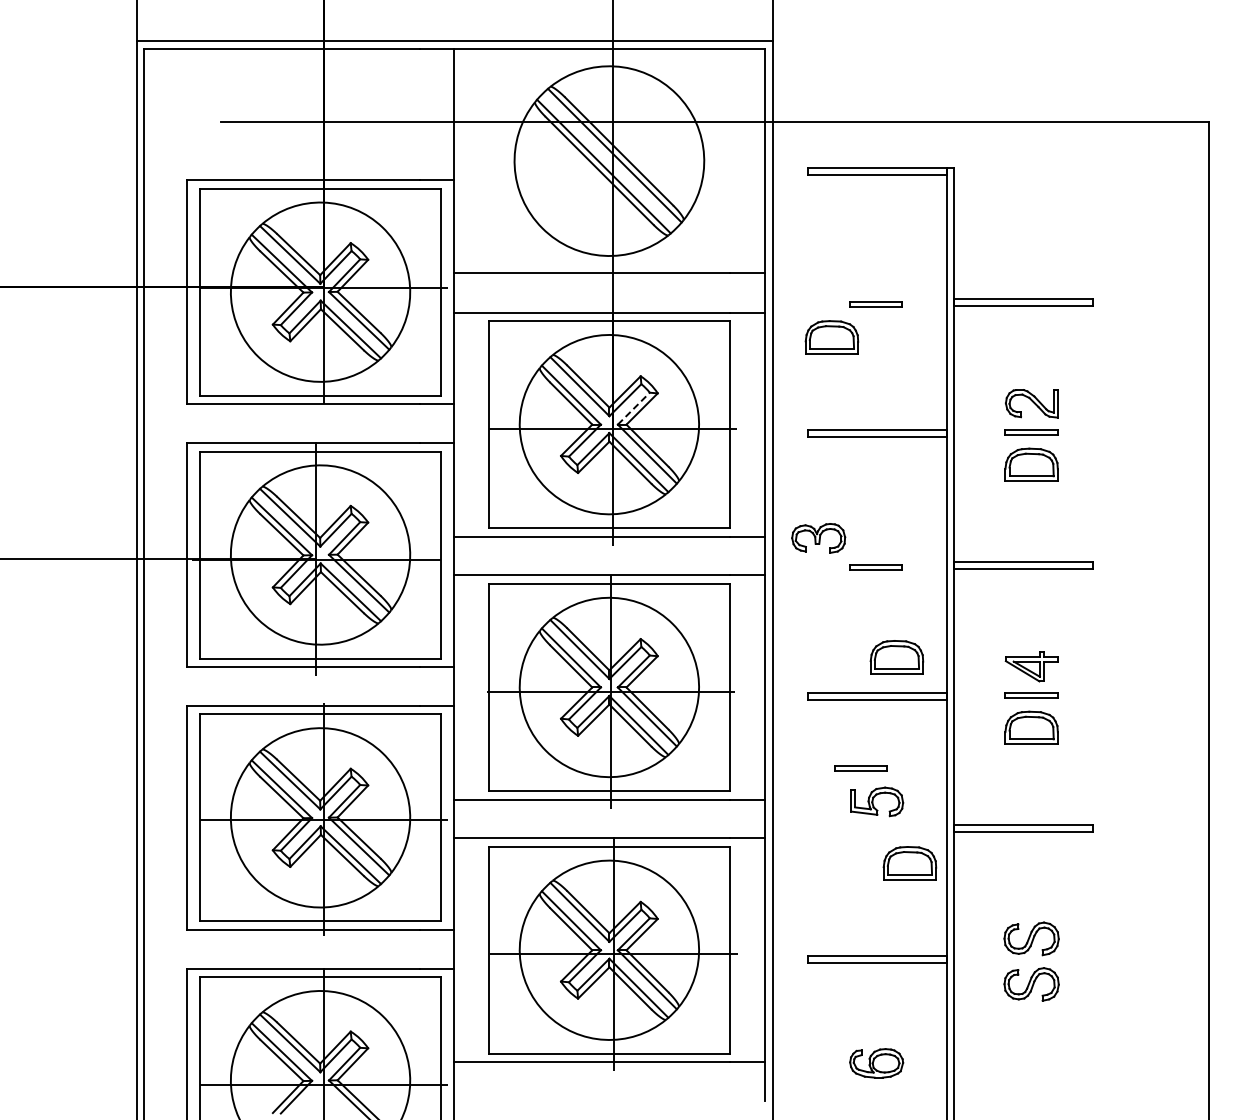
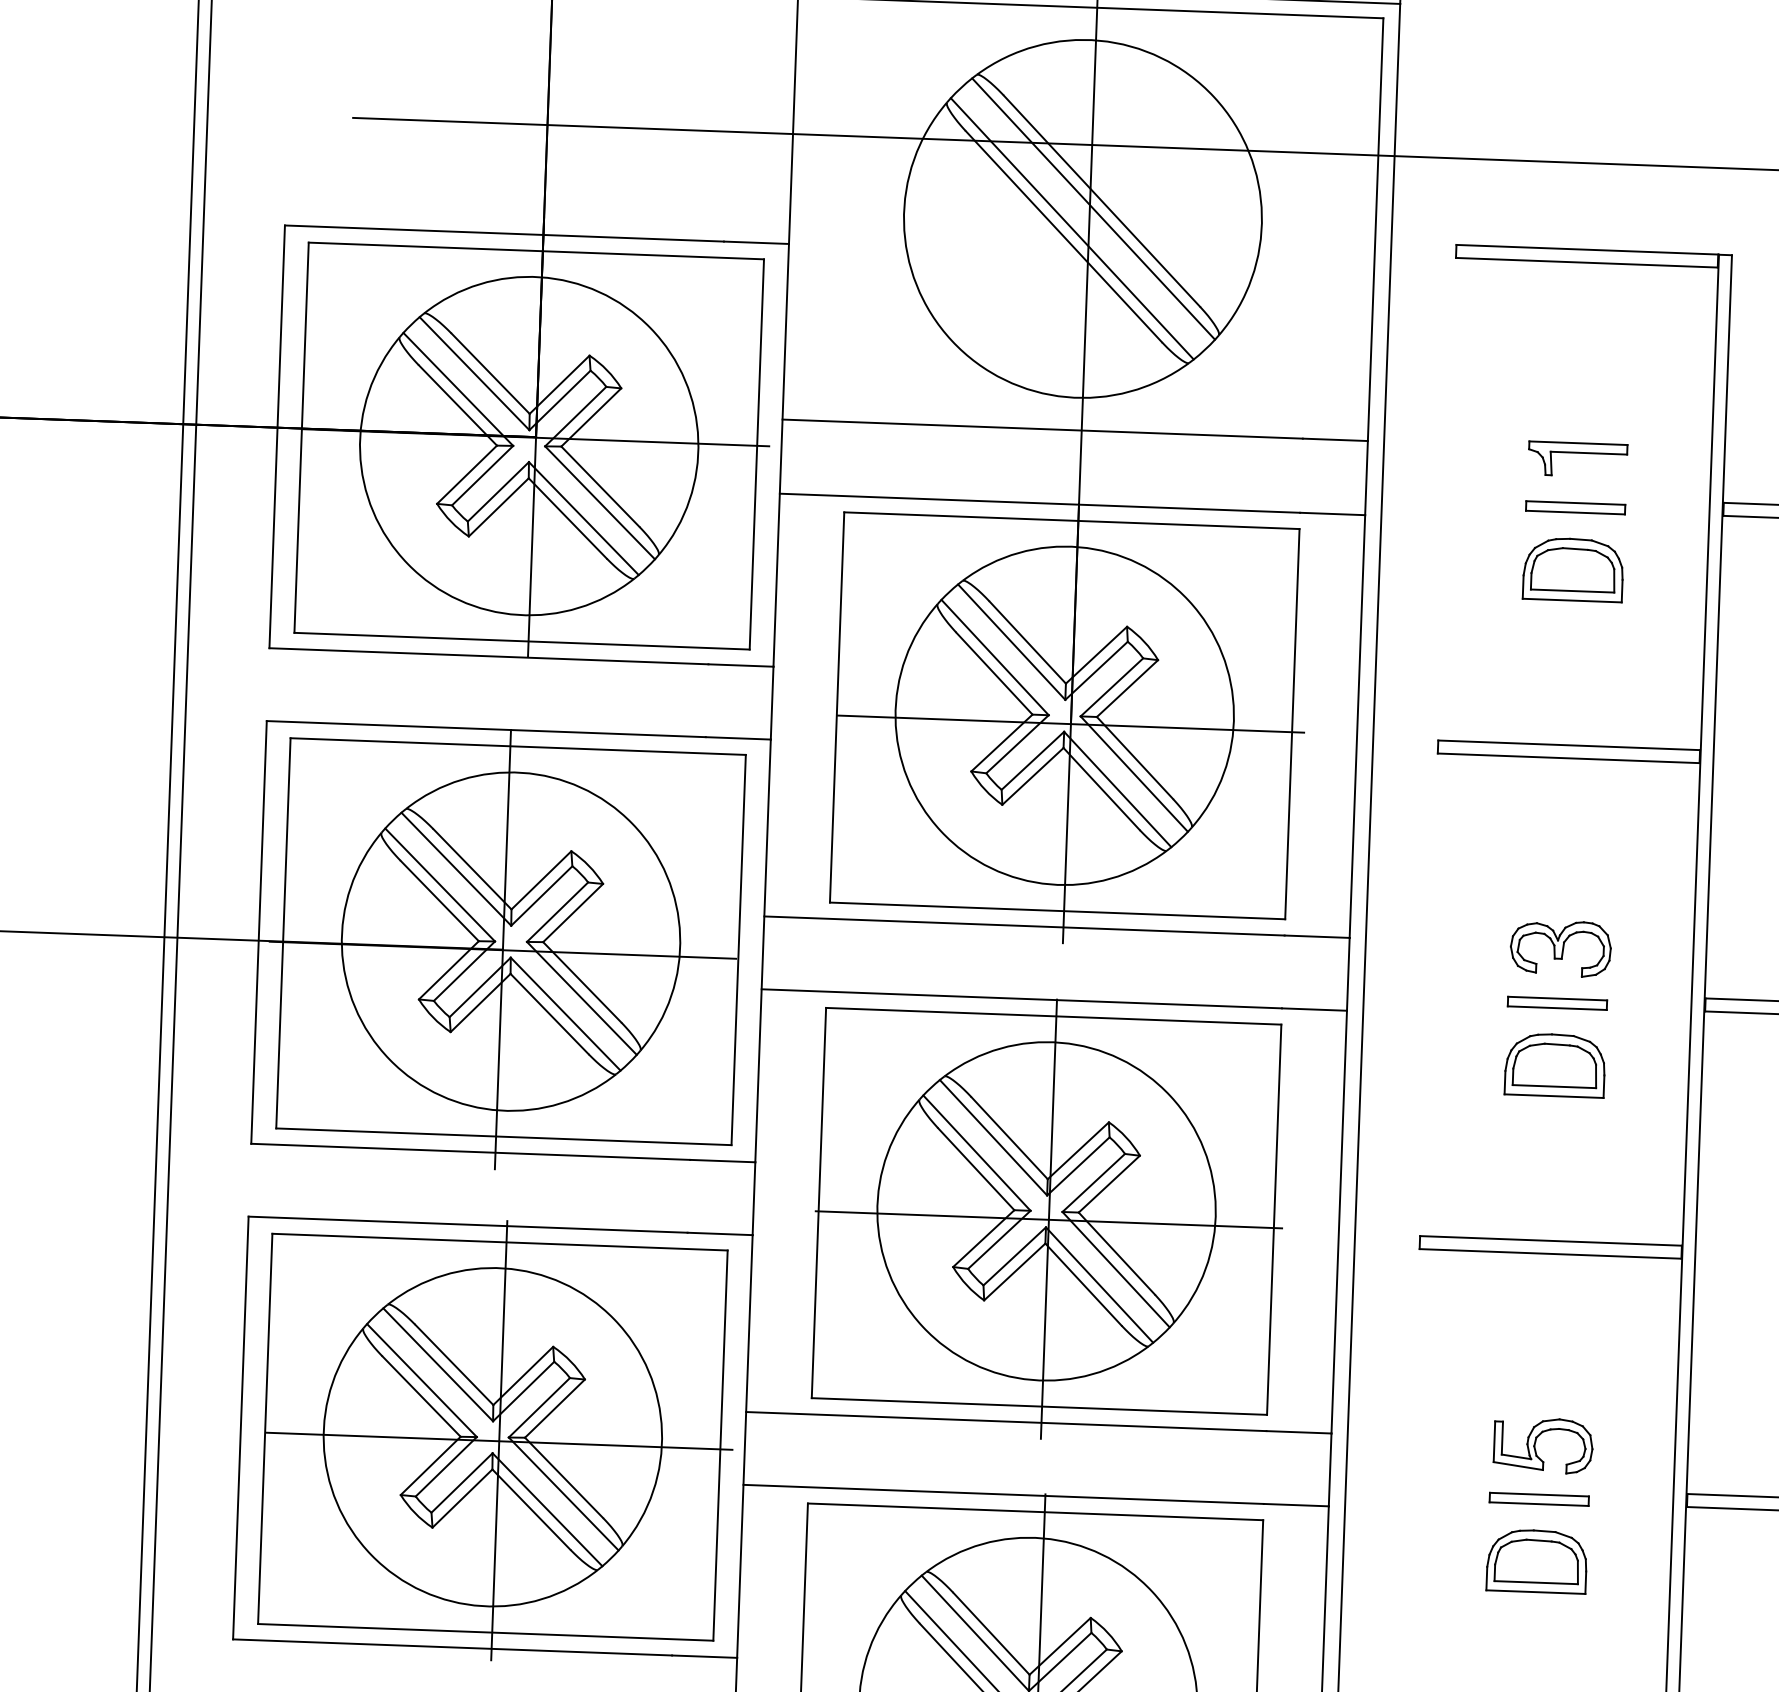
part: (875, 278) -> (1576, 458), added
part: (831, 337) -> (1572, 569), moved
line: (633, 408) -> (1111, 687), dashed -> solid
part: (818, 538) -> (1560, 948), moved
part: (896, 657) -> (1554, 1065), moved
part: (860, 768) -> (1538, 1499), moved
part: (909, 863) -> (1536, 1561), moved

